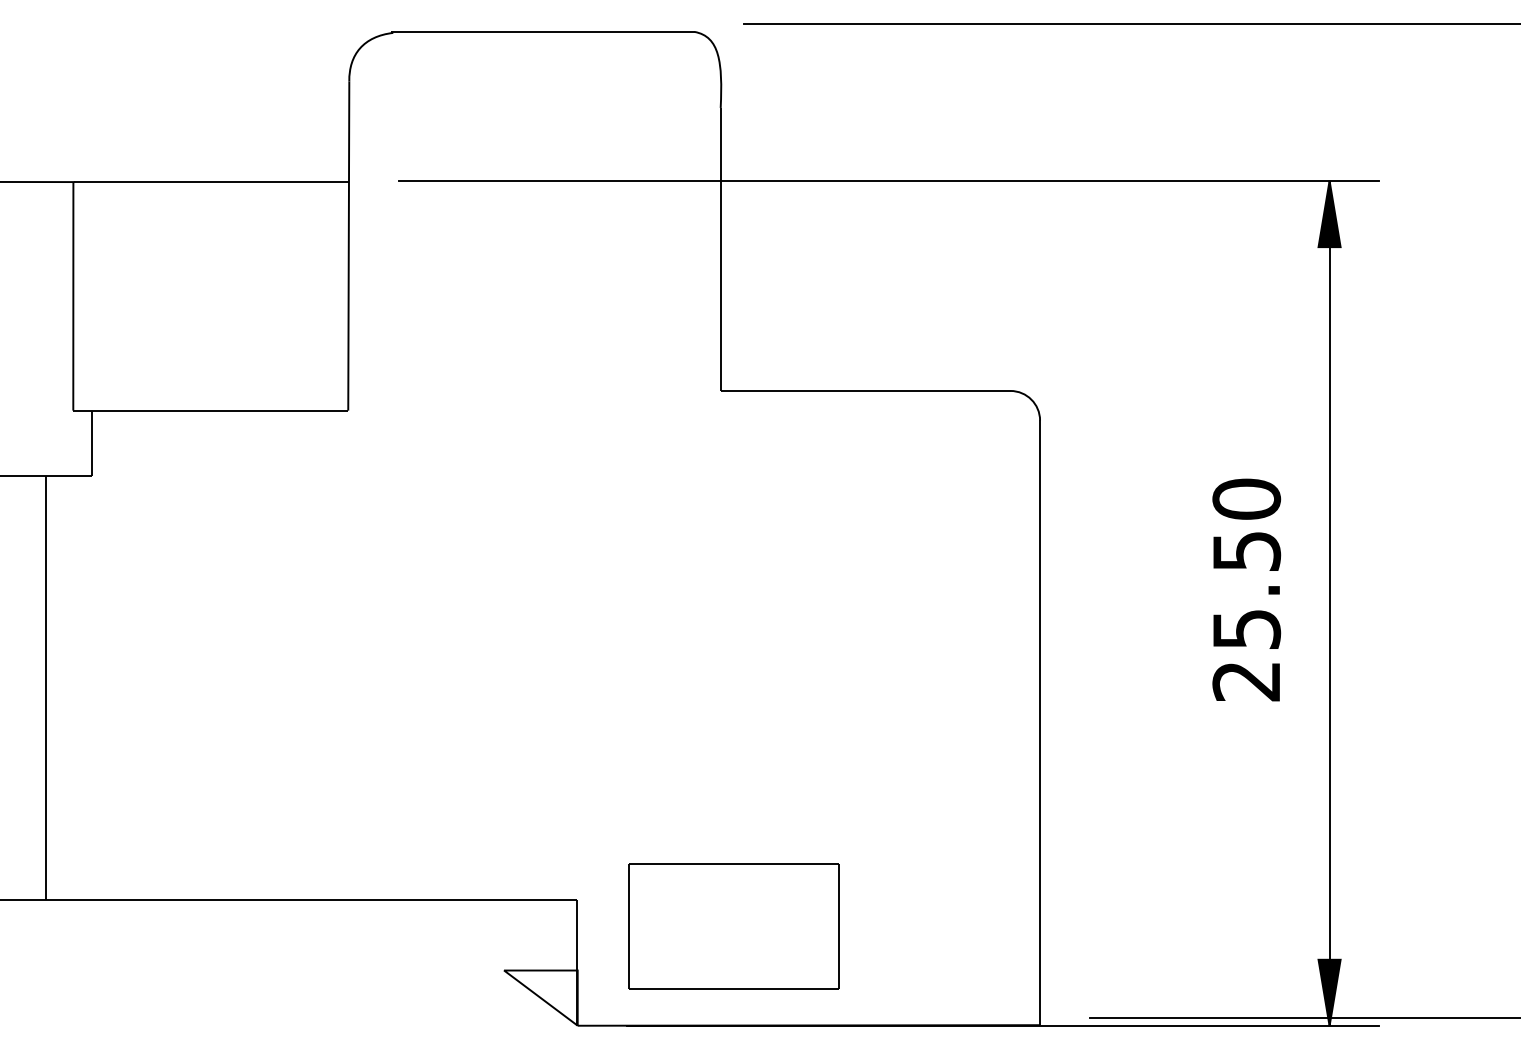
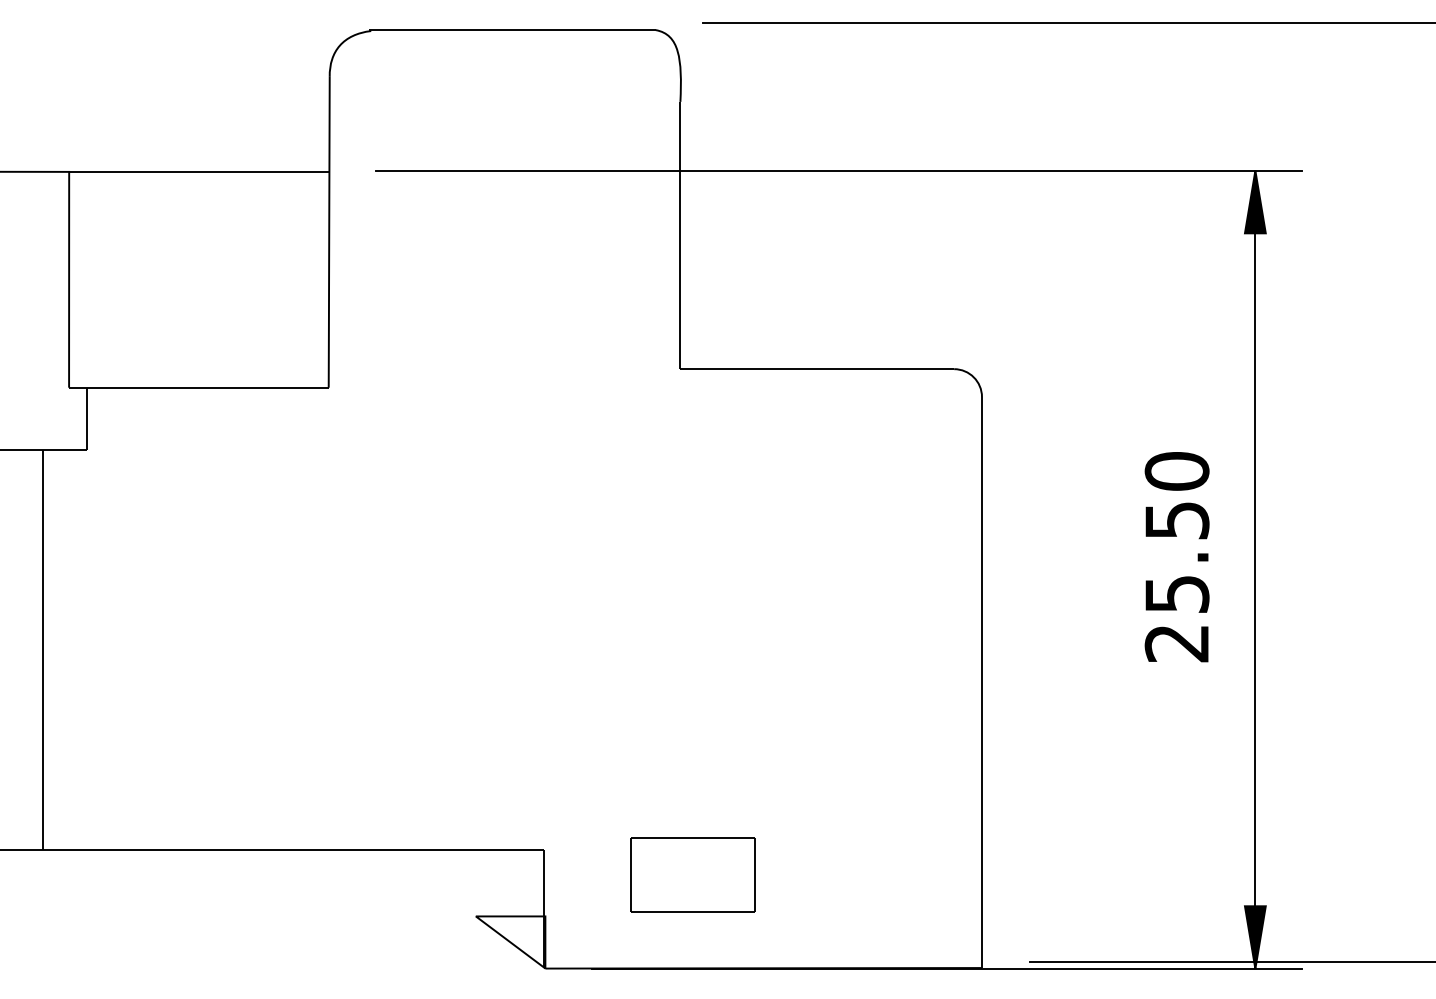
part: (733, 926) -> (692, 874), size x0.62

